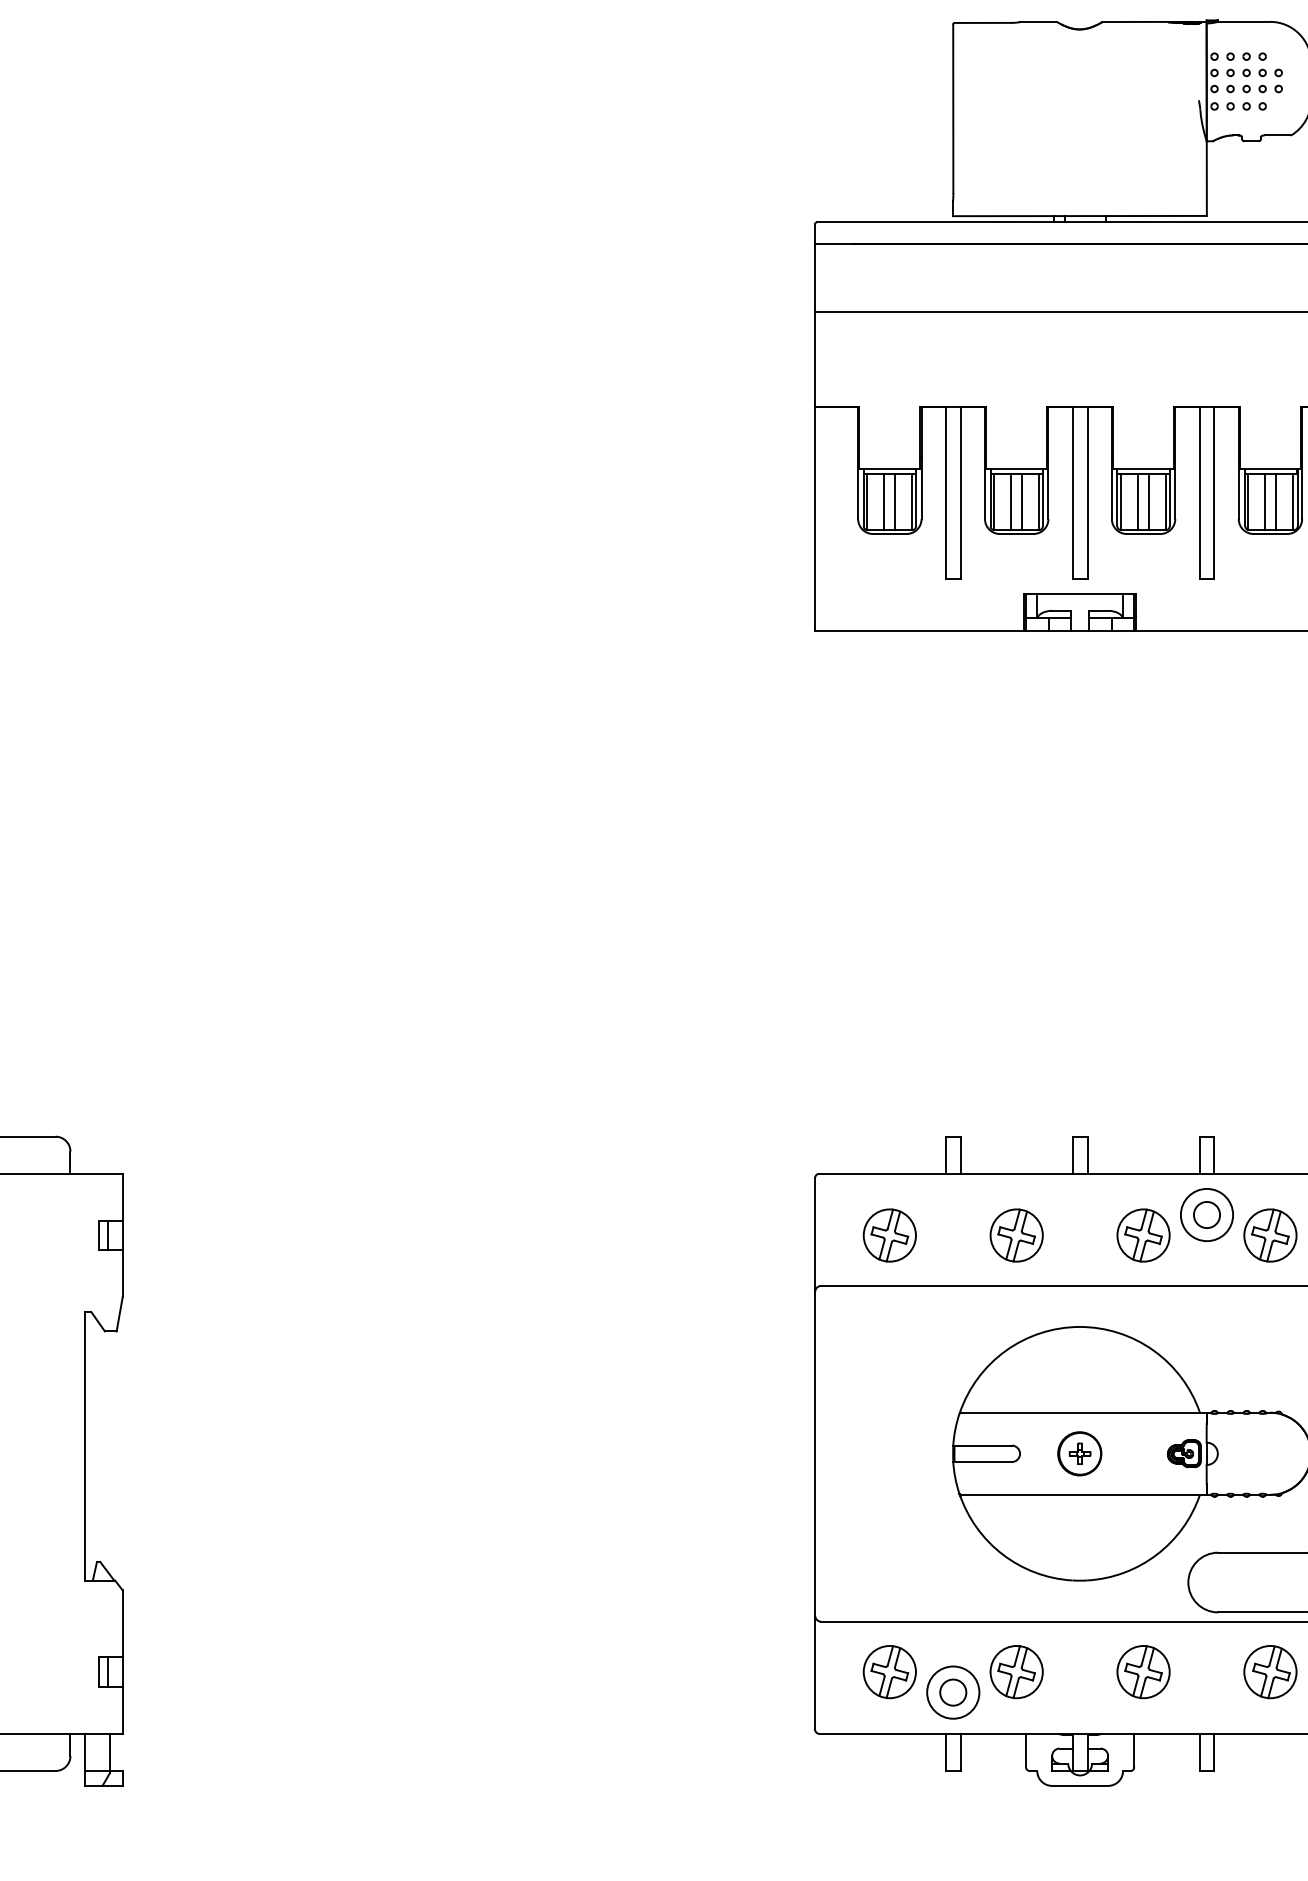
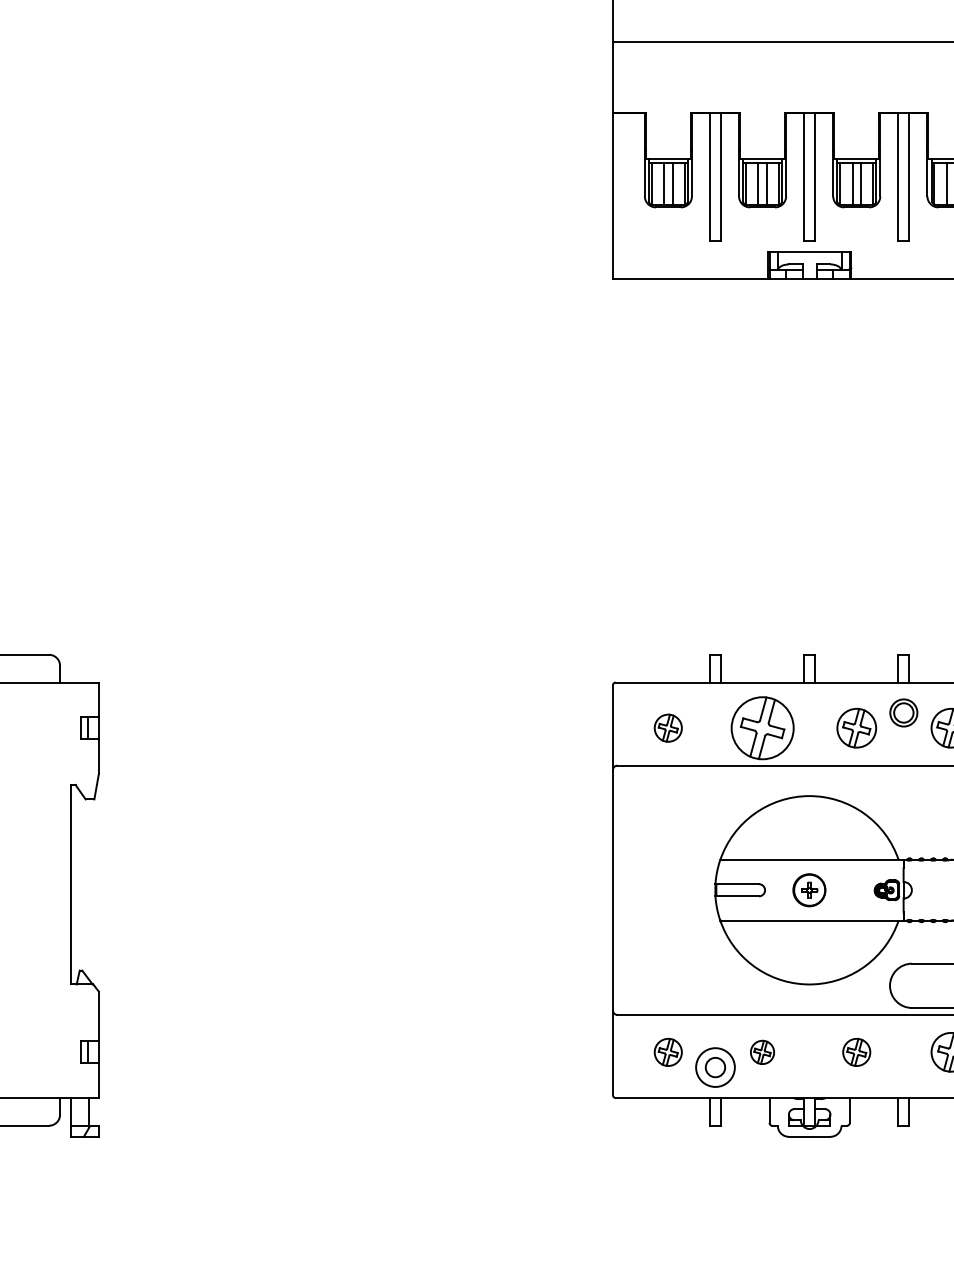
circle: (1206, 1214) -> (903, 712), size x0.7
part: (889, 1235) -> (668, 728), size x0.7
part: (1016, 1235) -> (762, 728), size x1.6
part: (889, 1672) -> (668, 1052), size x0.7
part: (1016, 1672) -> (762, 1052), size x0.6
part: (1143, 1672) -> (856, 1052), size x0.7

